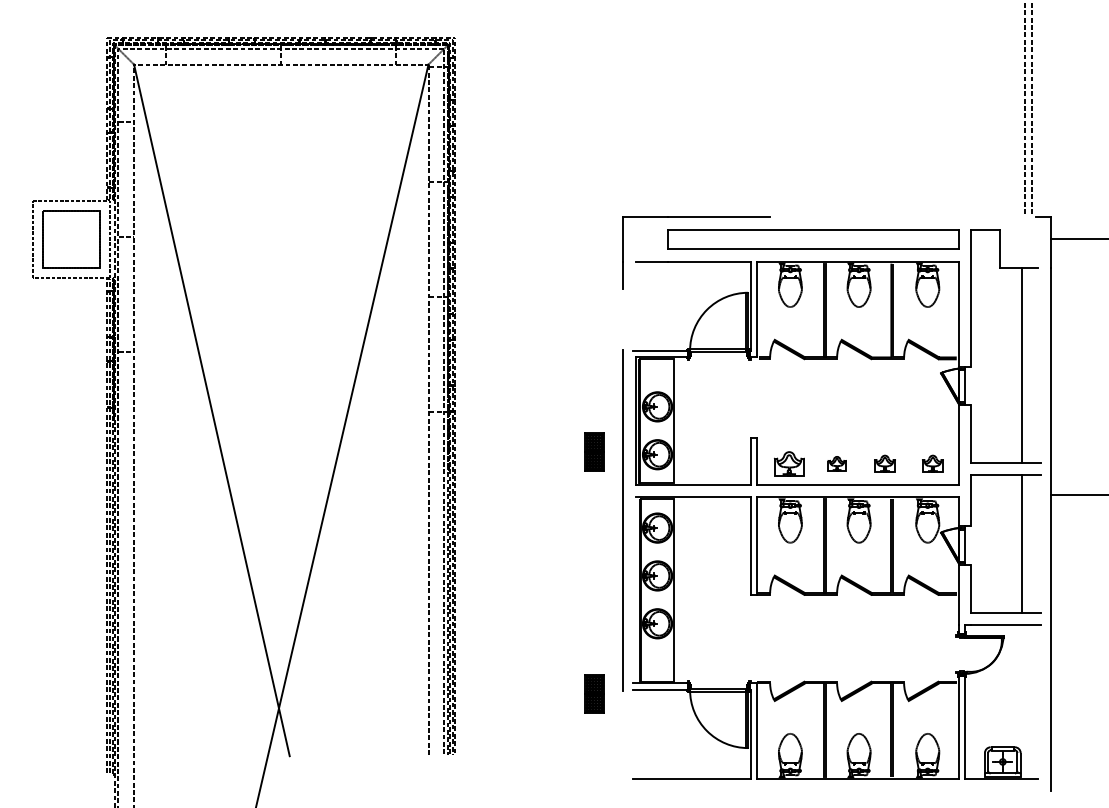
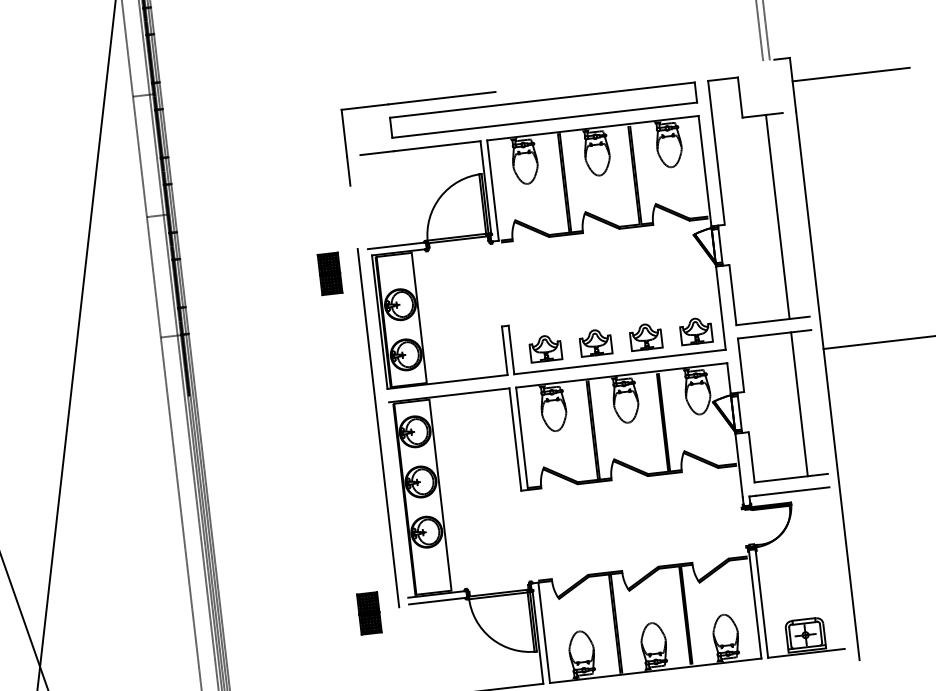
part: (594, 451) -> (329, 273), moved
part: (836, 463) -> (595, 342), size x1.67
part: (884, 463) -> (645, 336), size x1.43
part: (932, 463) -> (695, 330), size x1.43

